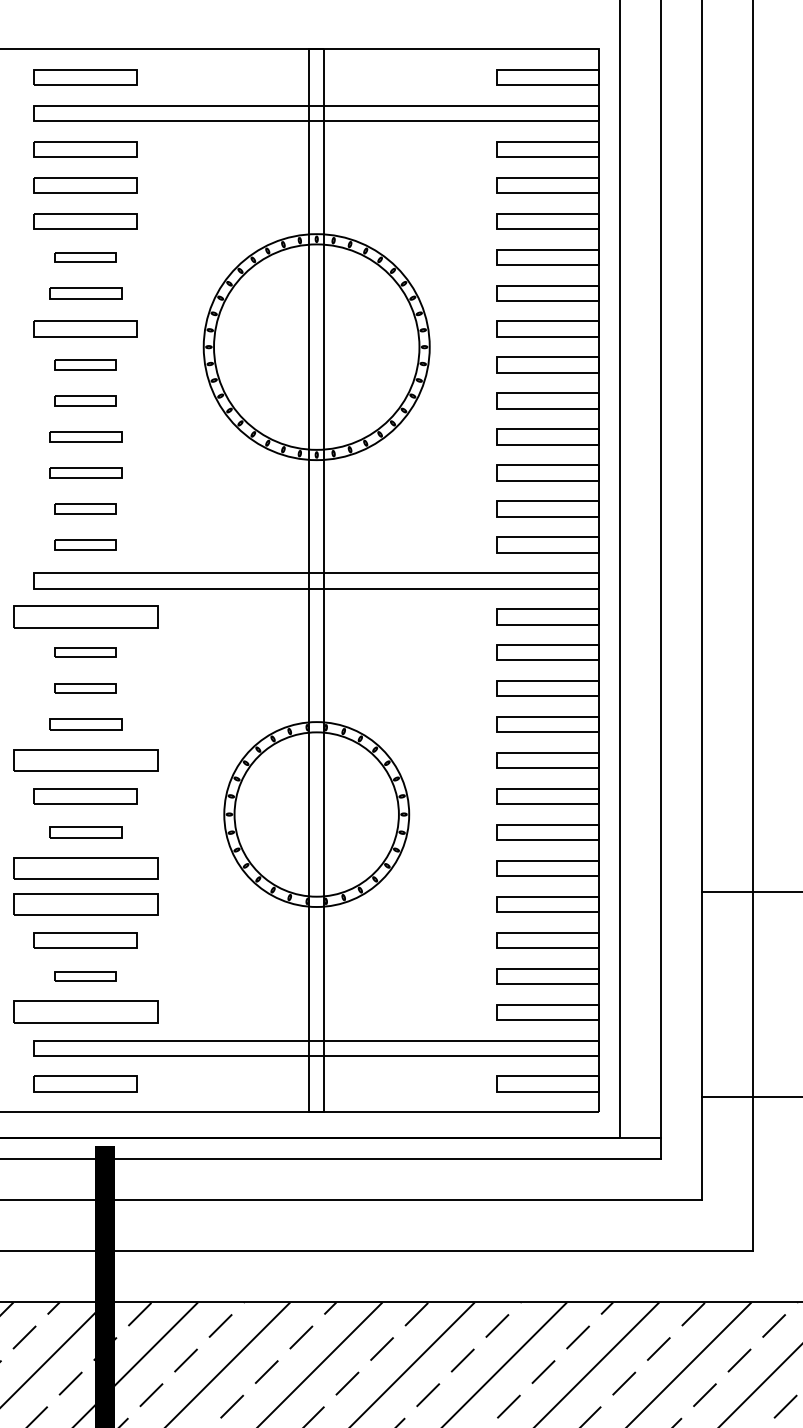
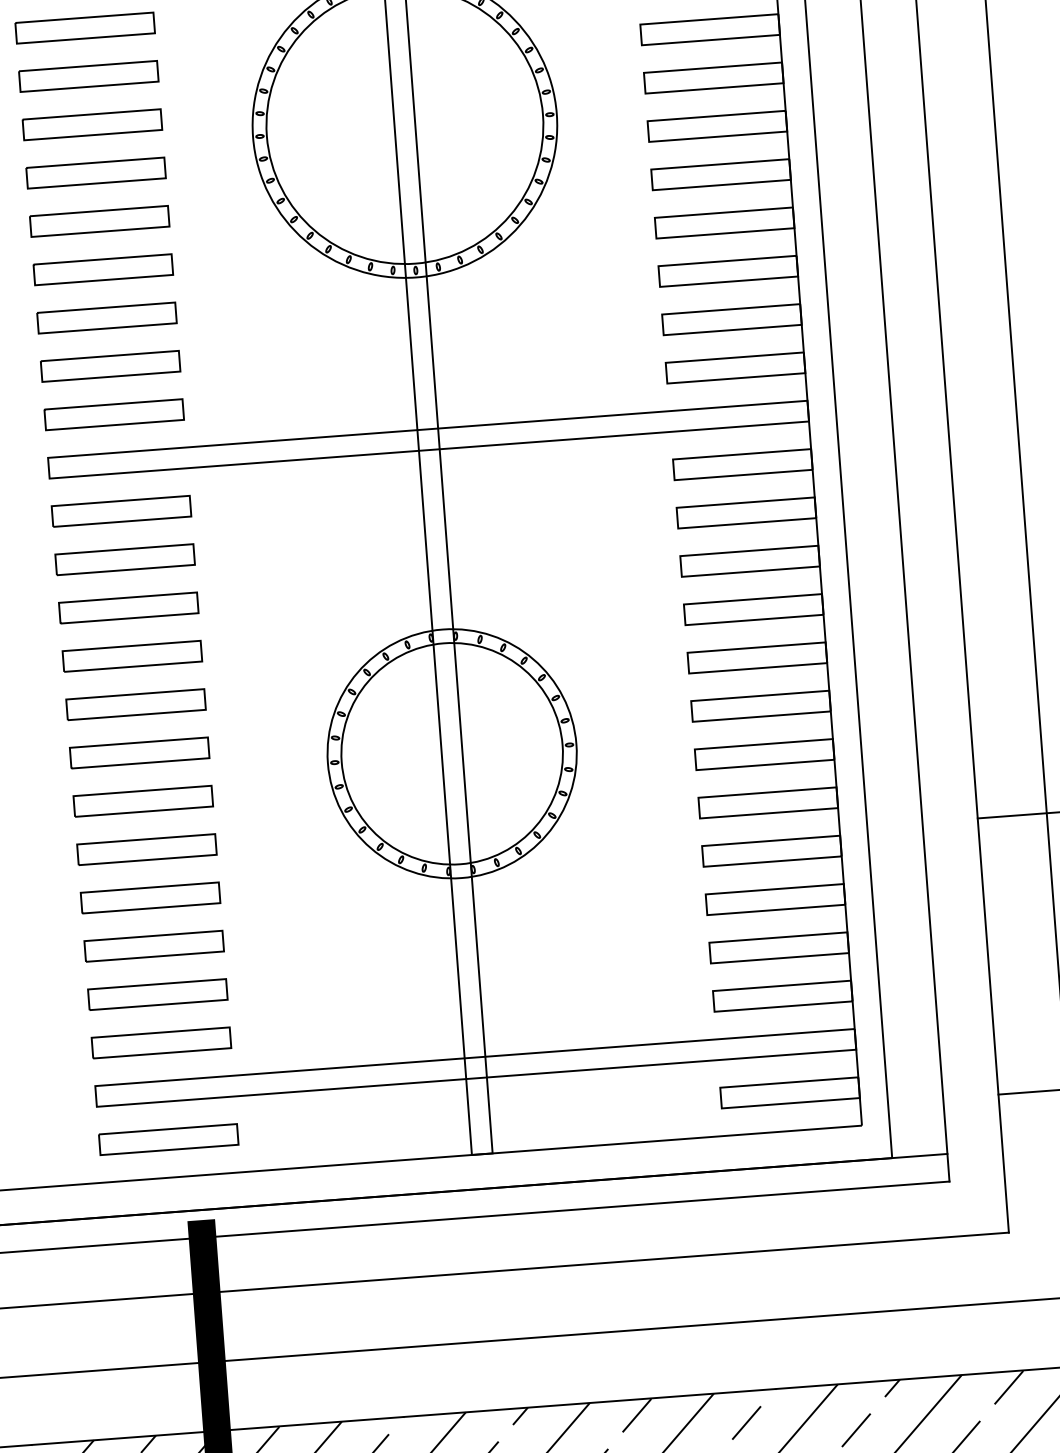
part: (85, 257) -> (85, 28), size x1.67
part: (85, 293) -> (88, 76), size x1.43
part: (85, 364) -> (95, 172), size x1.67
part: (85, 400) -> (99, 220), size x1.67
part: (85, 436) -> (103, 269), size x1.43
part: (85, 472) -> (106, 317), size x1.43
part: (85, 508) -> (110, 365), size x1.67
part: (85, 544) -> (114, 414), size x1.67
part: (85, 616) -> (121, 510), size x0.71
part: (85, 652) -> (124, 559), size x1.67
part: (85, 688) -> (128, 607), size x1.67
part: (85, 724) -> (132, 656), size x1.43
part: (85, 760) -> (135, 704), size x0.71
part: (85, 832) -> (143, 801), size x1.43
part: (85, 868) -> (146, 849), size x0.71
part: (85, 904) -> (150, 898), size x0.71
part: (85, 976) -> (157, 994), size x1.67
part: (85, 1012) -> (161, 1043), size x0.71

